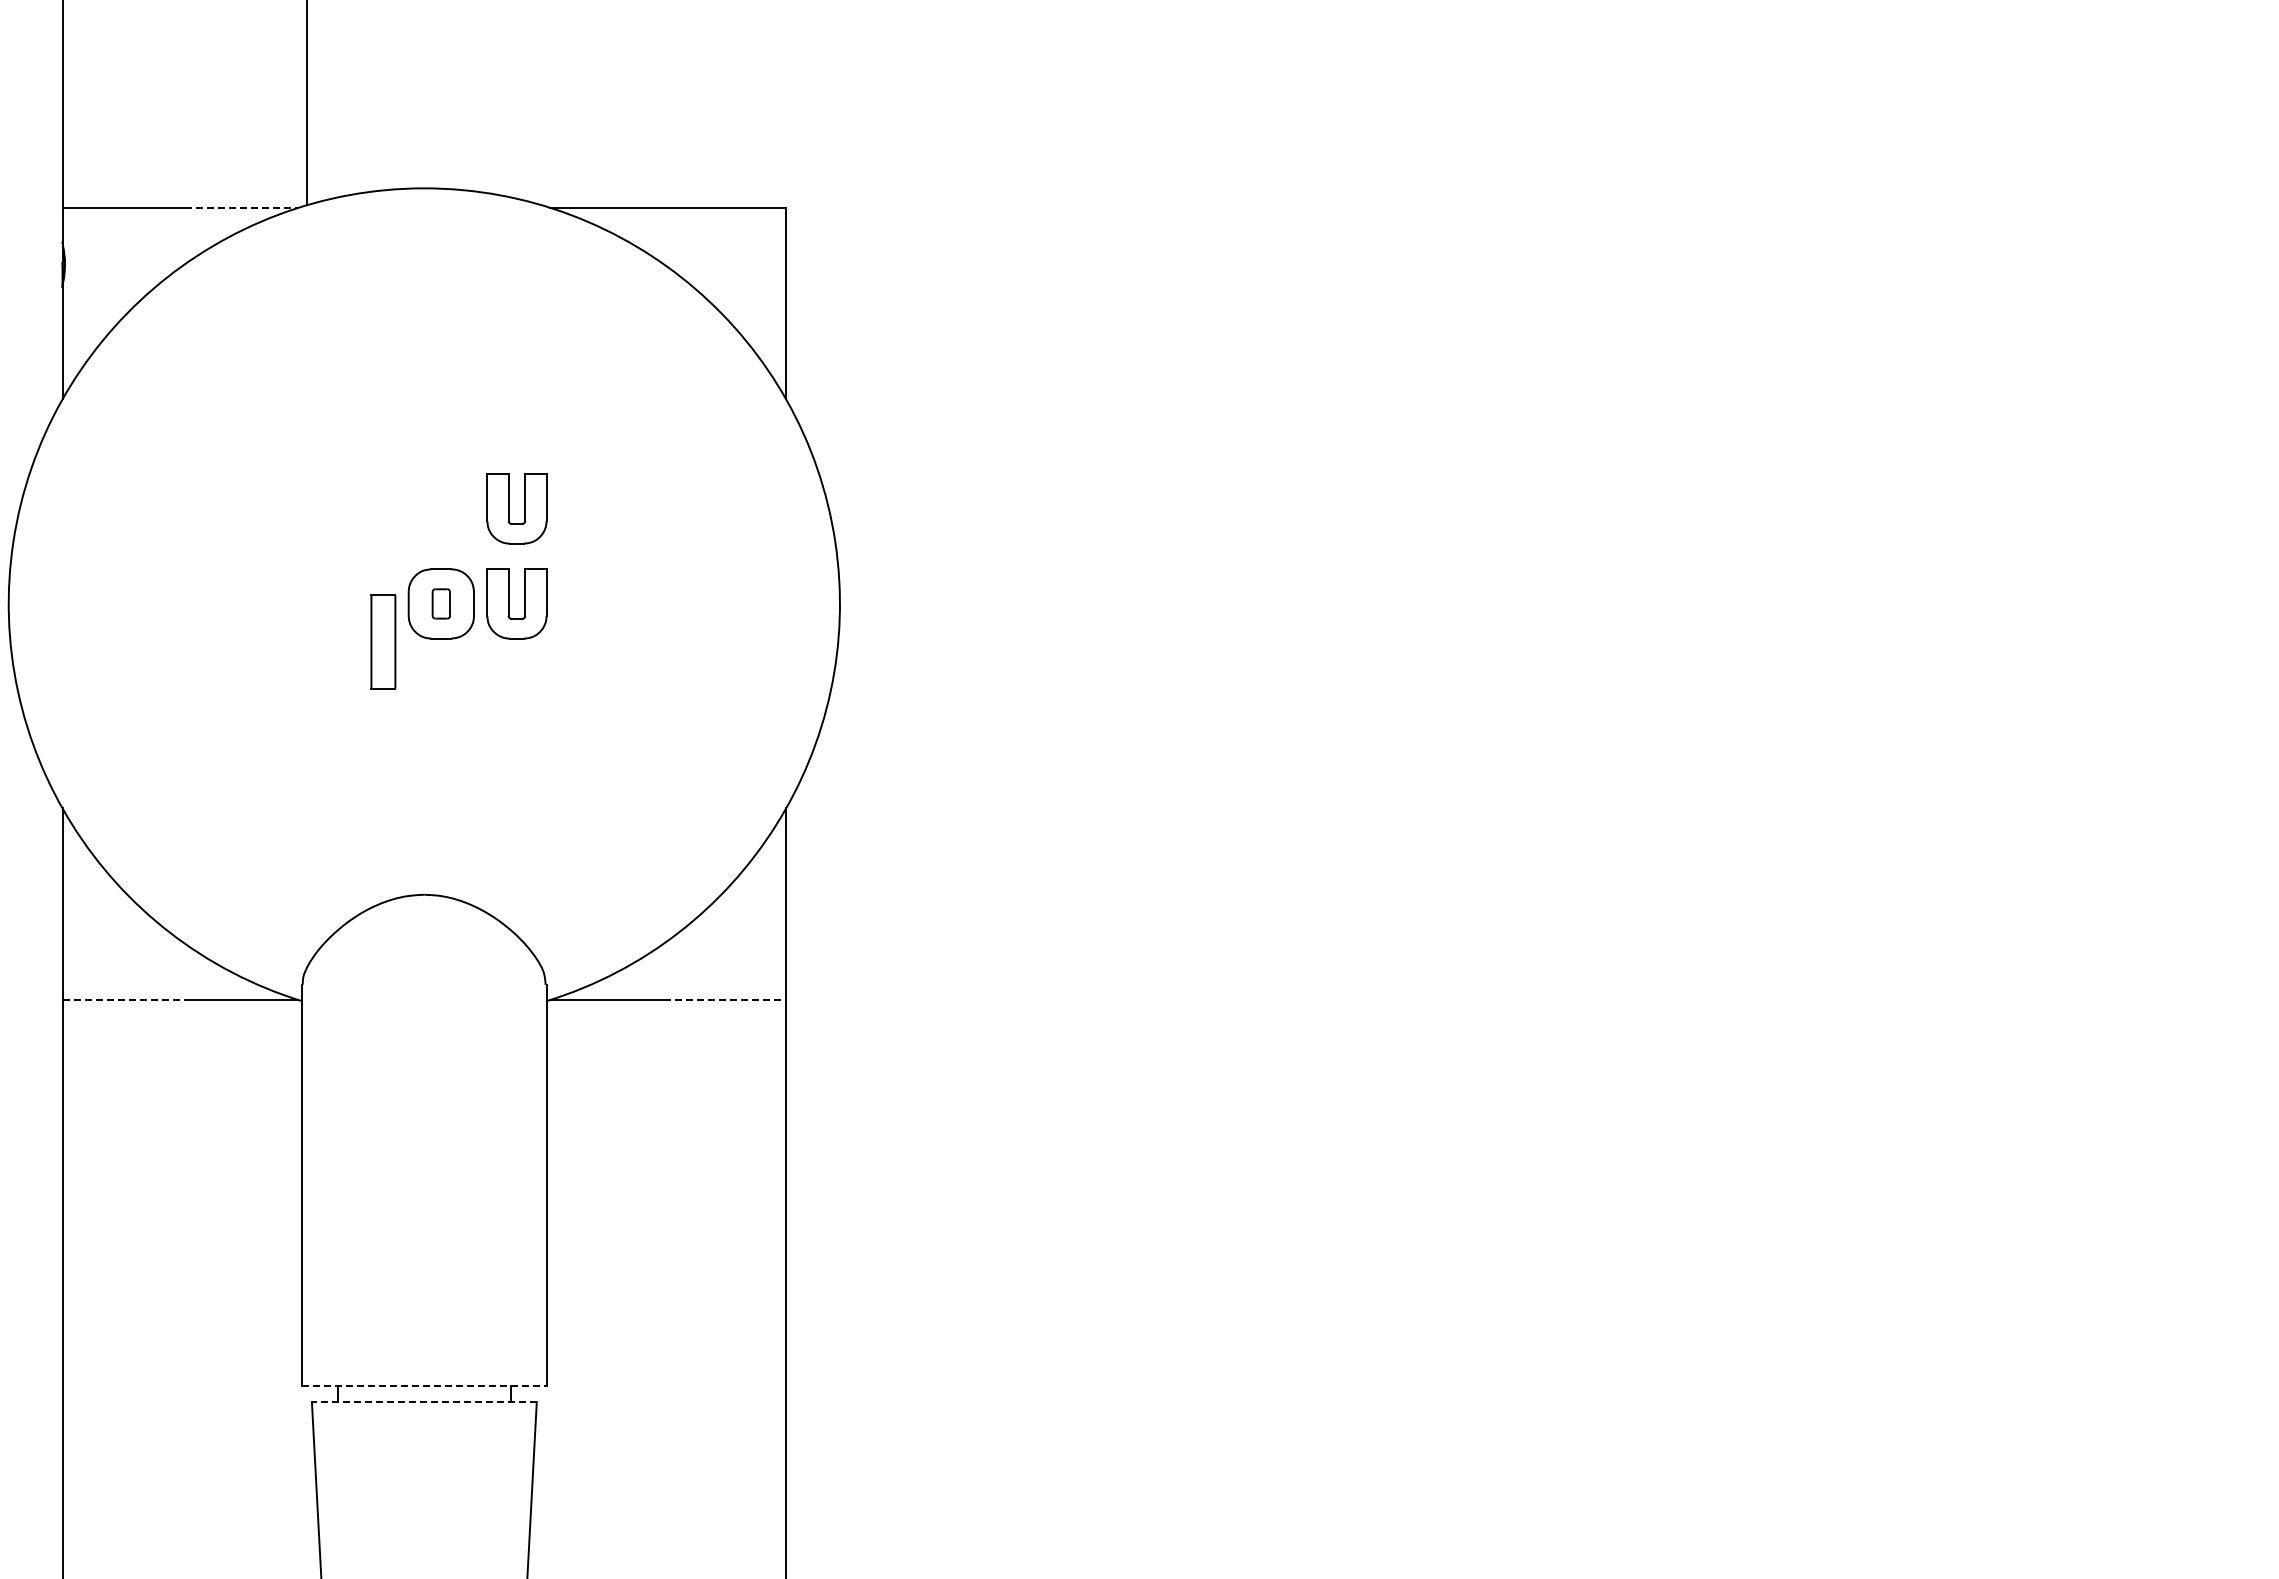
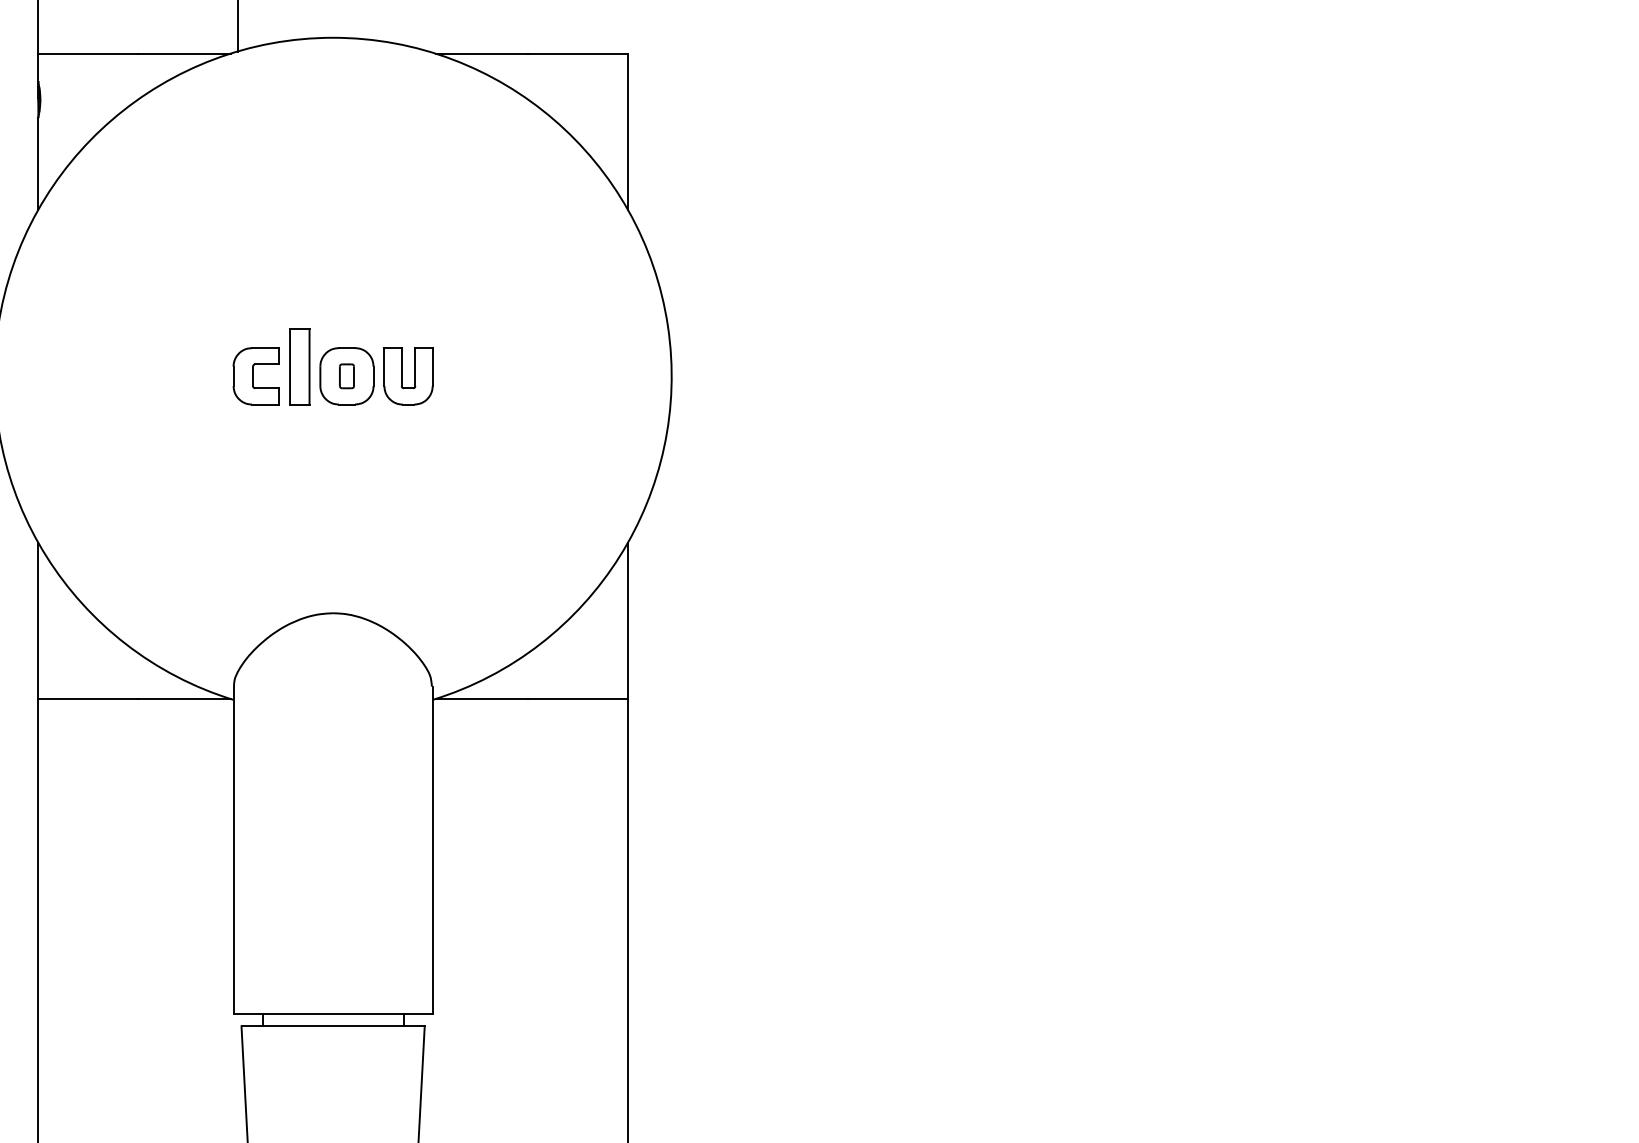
line: (241, 207) -> (184, 53), dashed -> solid
part: (509, 508) -> (402, 298), removed
part: (329, 603) -> (255, 375), added
part: (383, 641) -> (299, 366), moved
line: (124, 1000) -> (88, 699), dashed -> solid
line: (725, 1000) -> (578, 699), dashed -> solid
line: (424, 1386) -> (333, 1013), dashed -> solid
line: (423, 1402) -> (332, 1026), dashed -> solid

